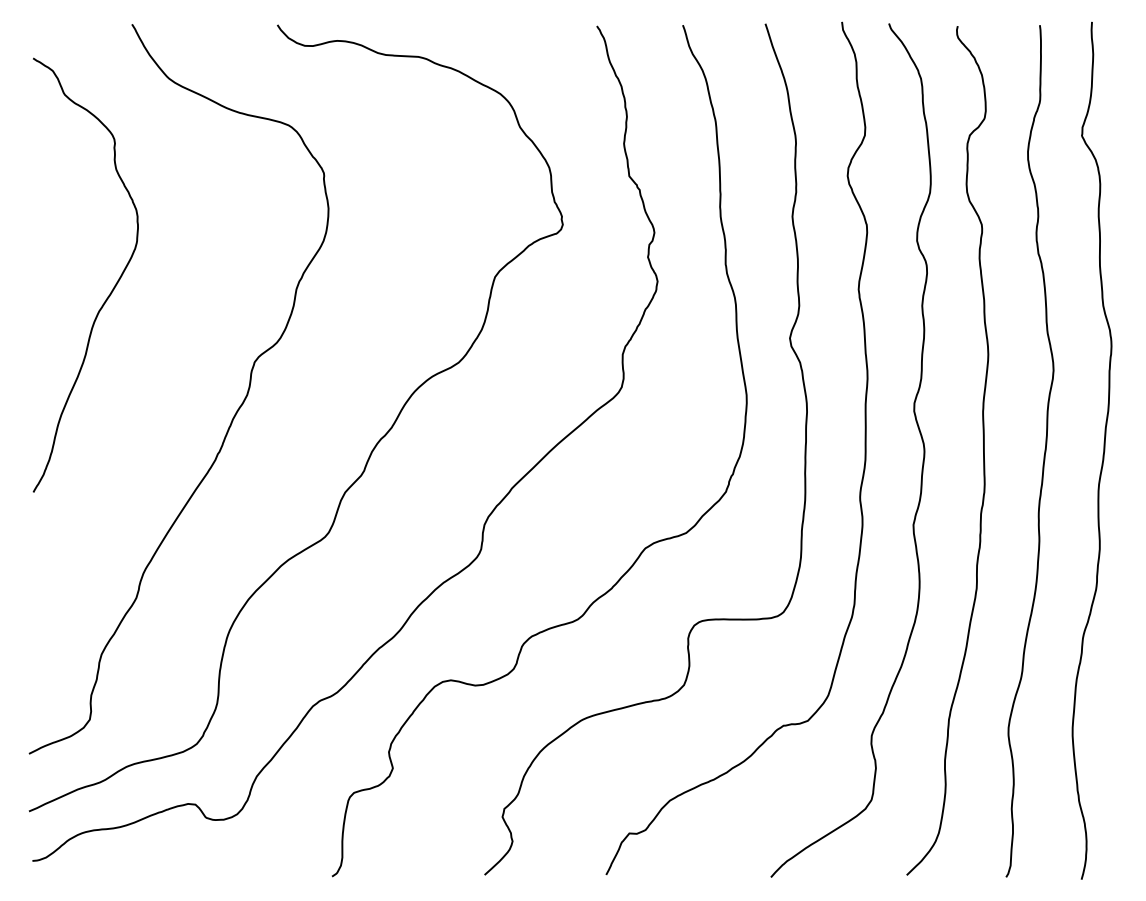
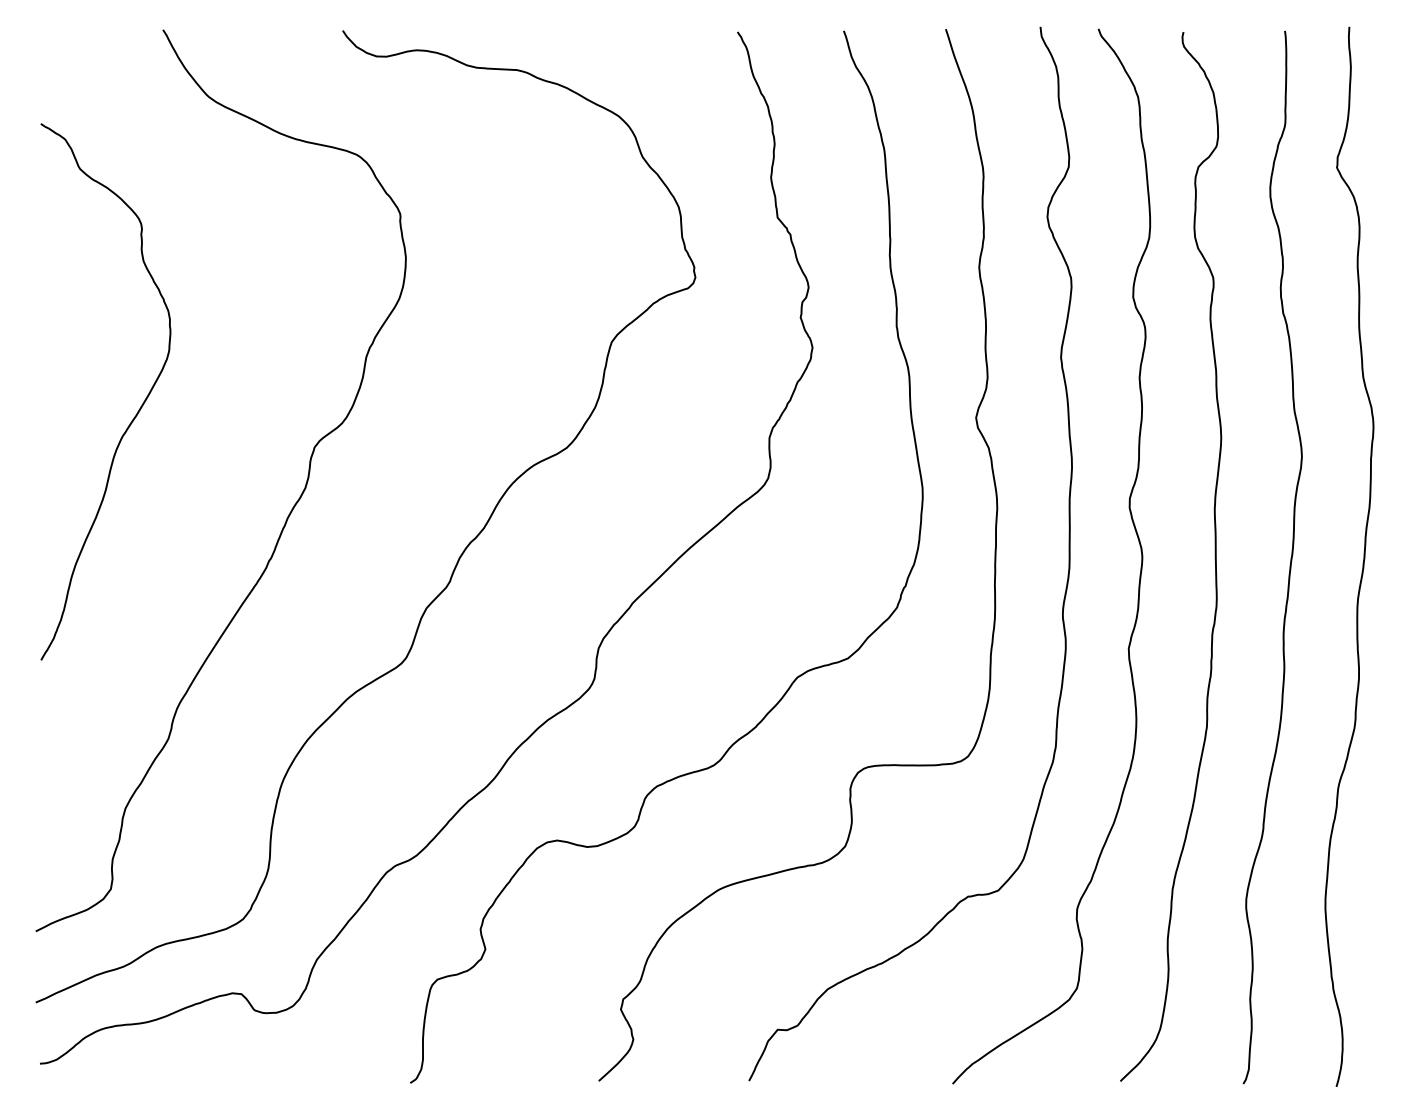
curve: (112, 289) -> (138, 409), moved

